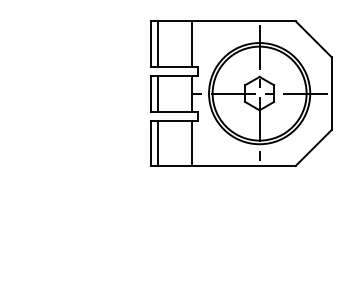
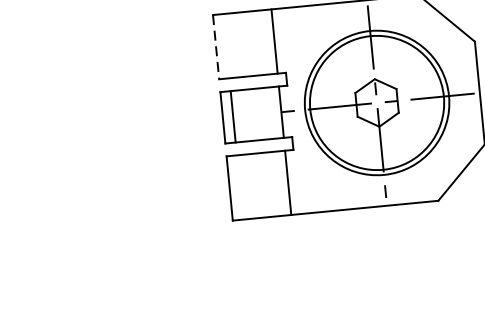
line: (151, 43) -> (216, 46), solid -> dashed
line: (158, 43) -> (226, 45), removed
line: (158, 142) -> (239, 186), removed

